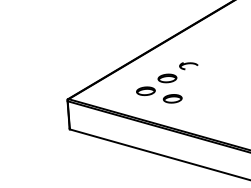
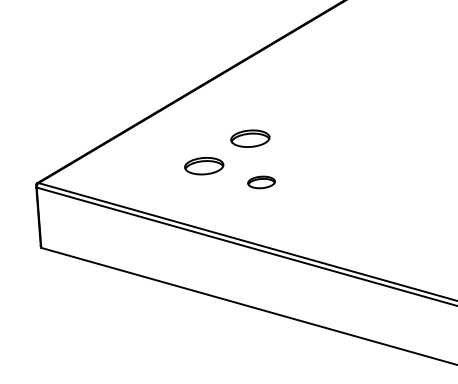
part: (188, 66) -> (295, 113), removed
part: (172, 98) -> (261, 181), size x0.7

